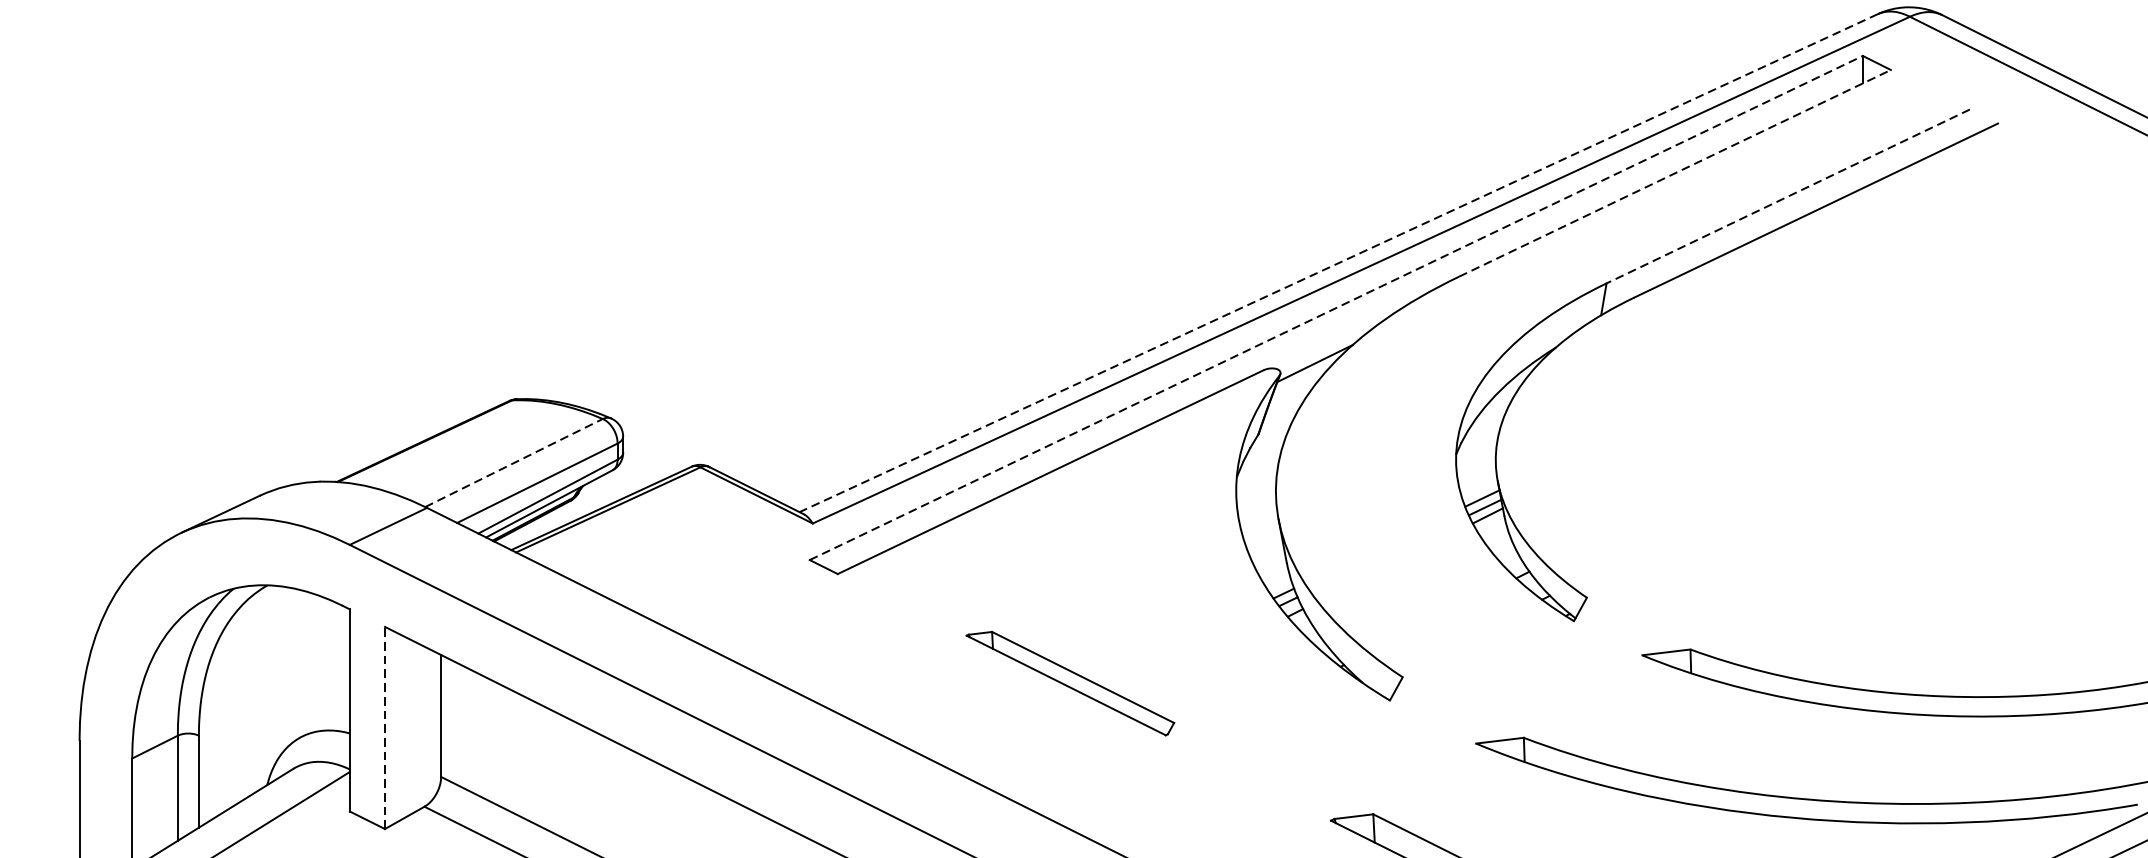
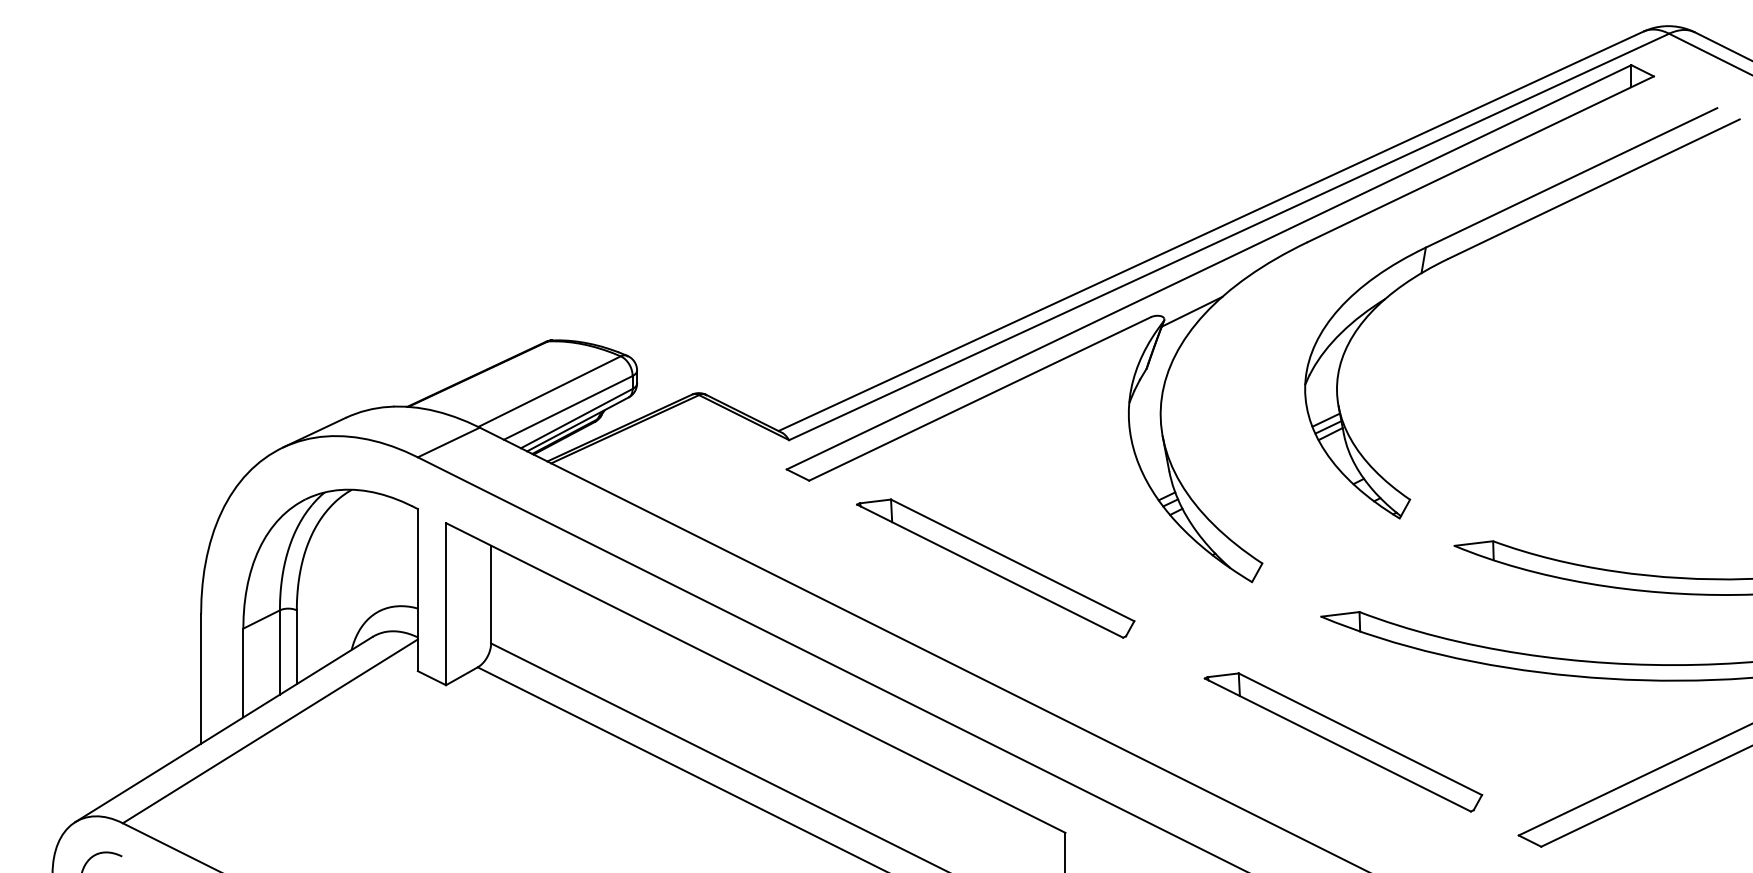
line: (1674, 173) -> (1480, 159), dashed -> solid
line: (1788, 196) -> (1571, 177), dashed -> solid
line: (1338, 263) -> (1210, 231), dashed -> solid
line: (1336, 308) -> (1209, 267), dashed -> solid
line: (513, 462) -> (549, 391), dashed -> solid
part: (1070, 683) -> (995, 568), size x1.67
line: (385, 727) -> (446, 603), dashed -> solid

